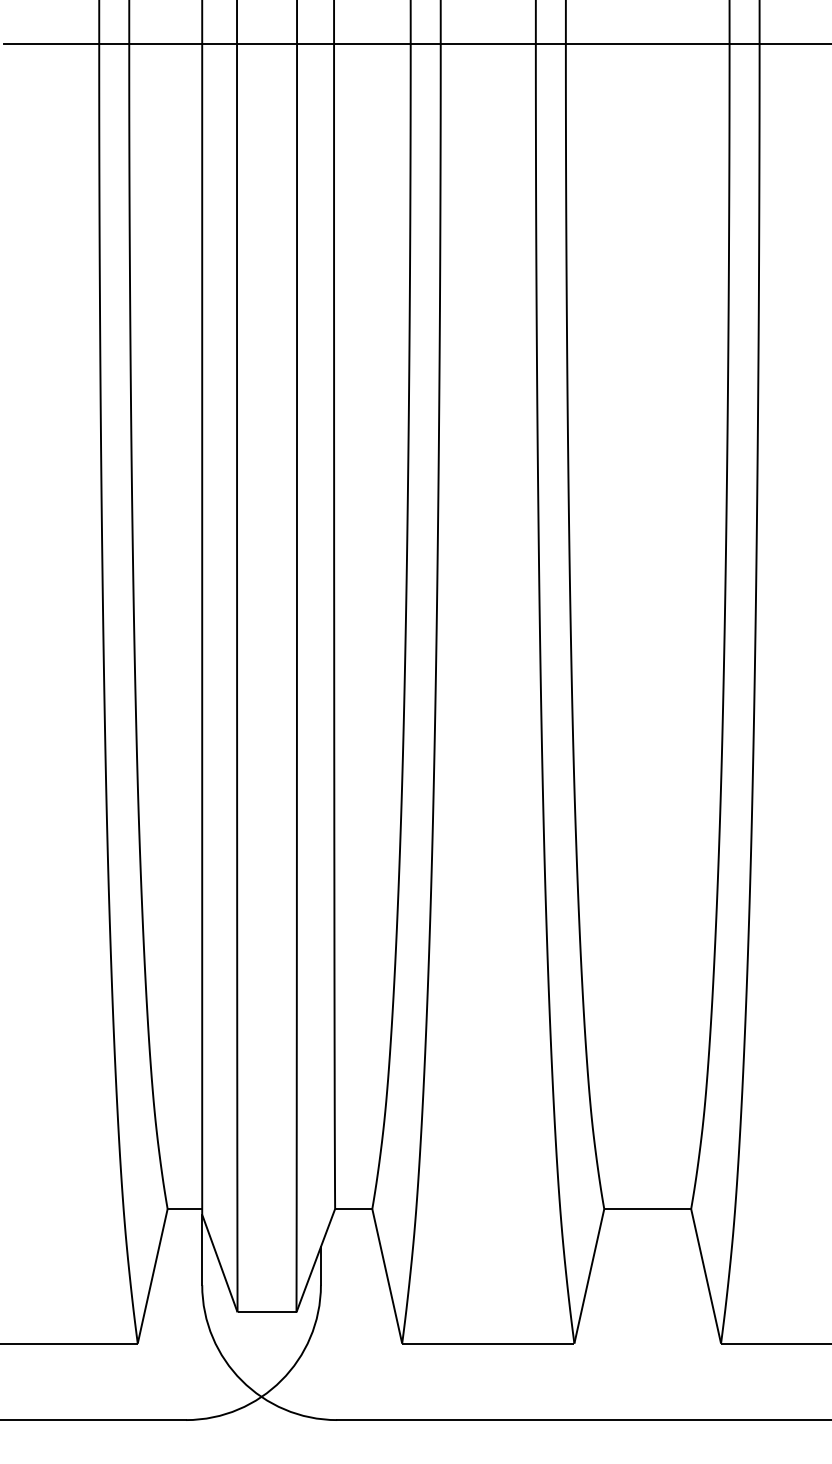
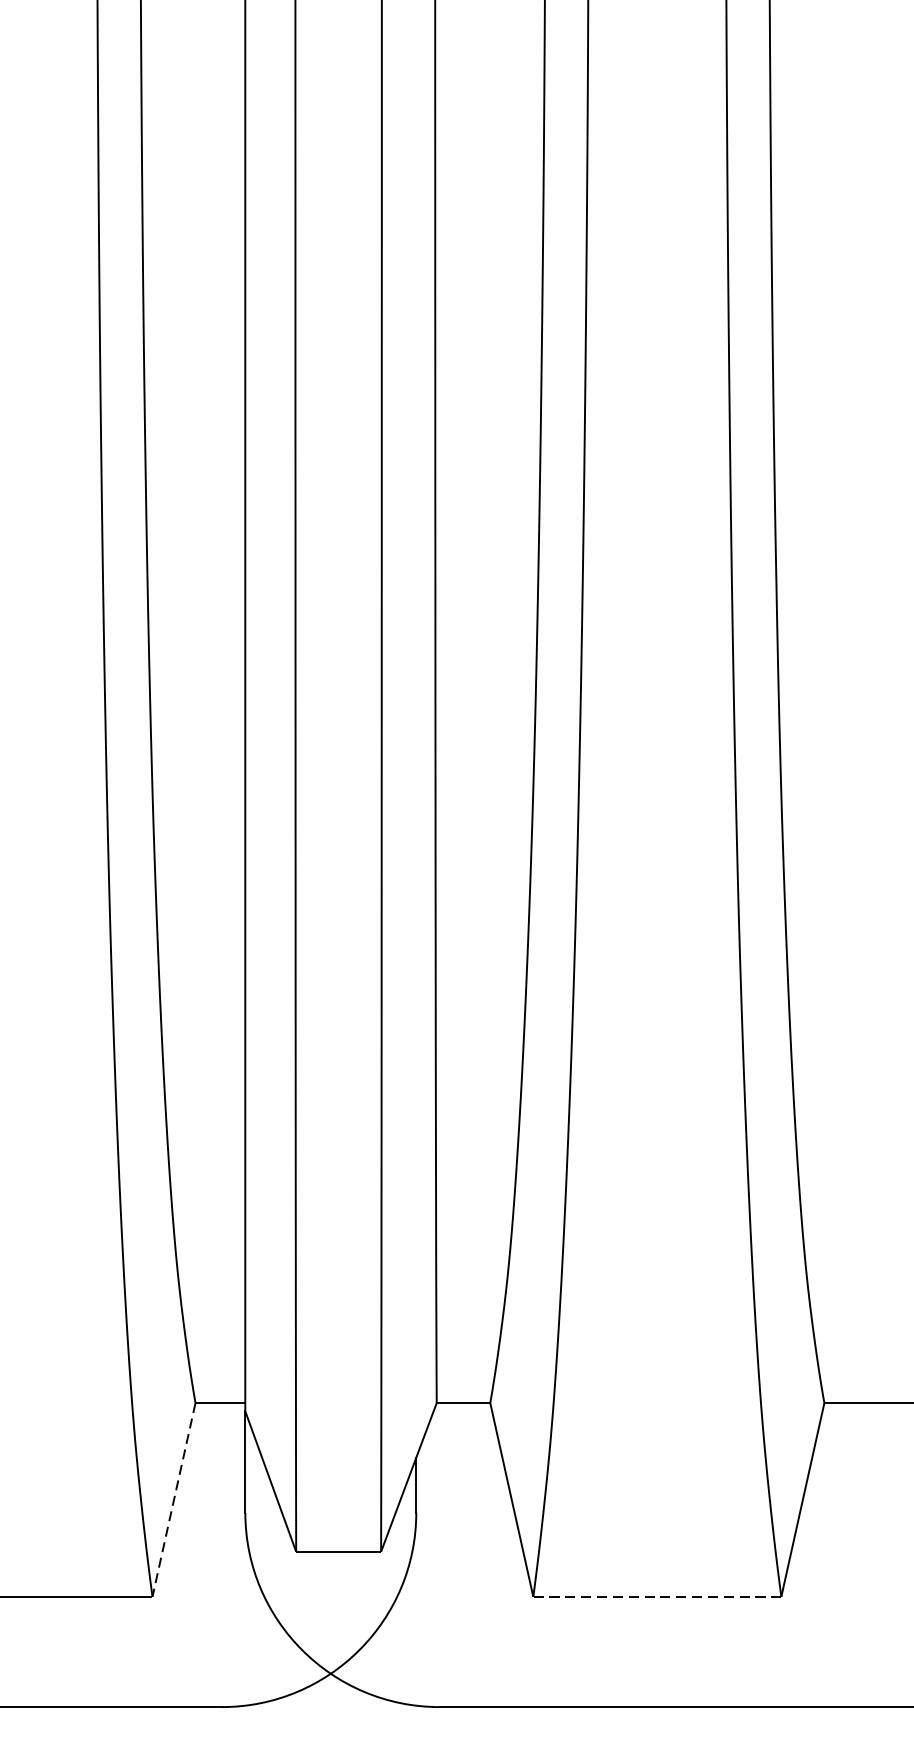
line: (152, 1276) -> (173, 1500), solid -> dashed
line: (488, 1343) -> (657, 1596), solid -> dashed

